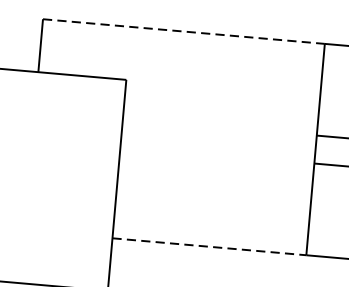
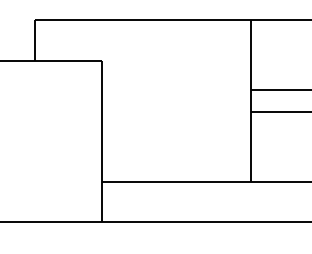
line: (183, 32) -> (142, 20), dashed -> solid
line: (210, 246) -> (177, 181), dashed -> solid

